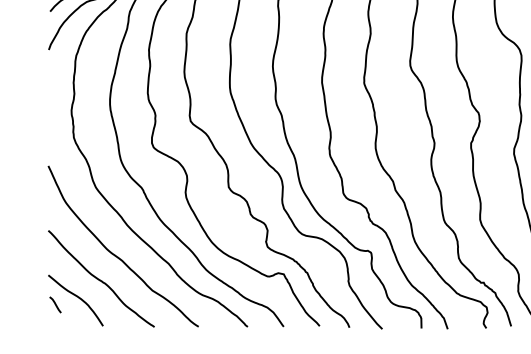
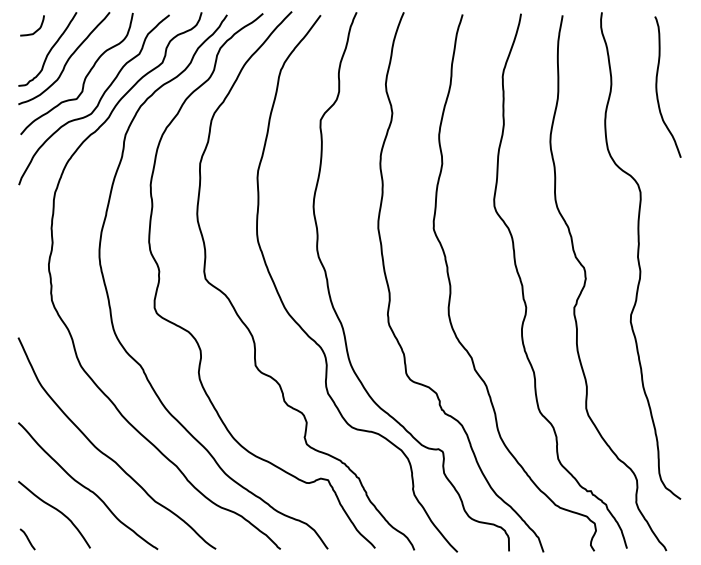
curve: (55, 305) -> (27, 539), moved

